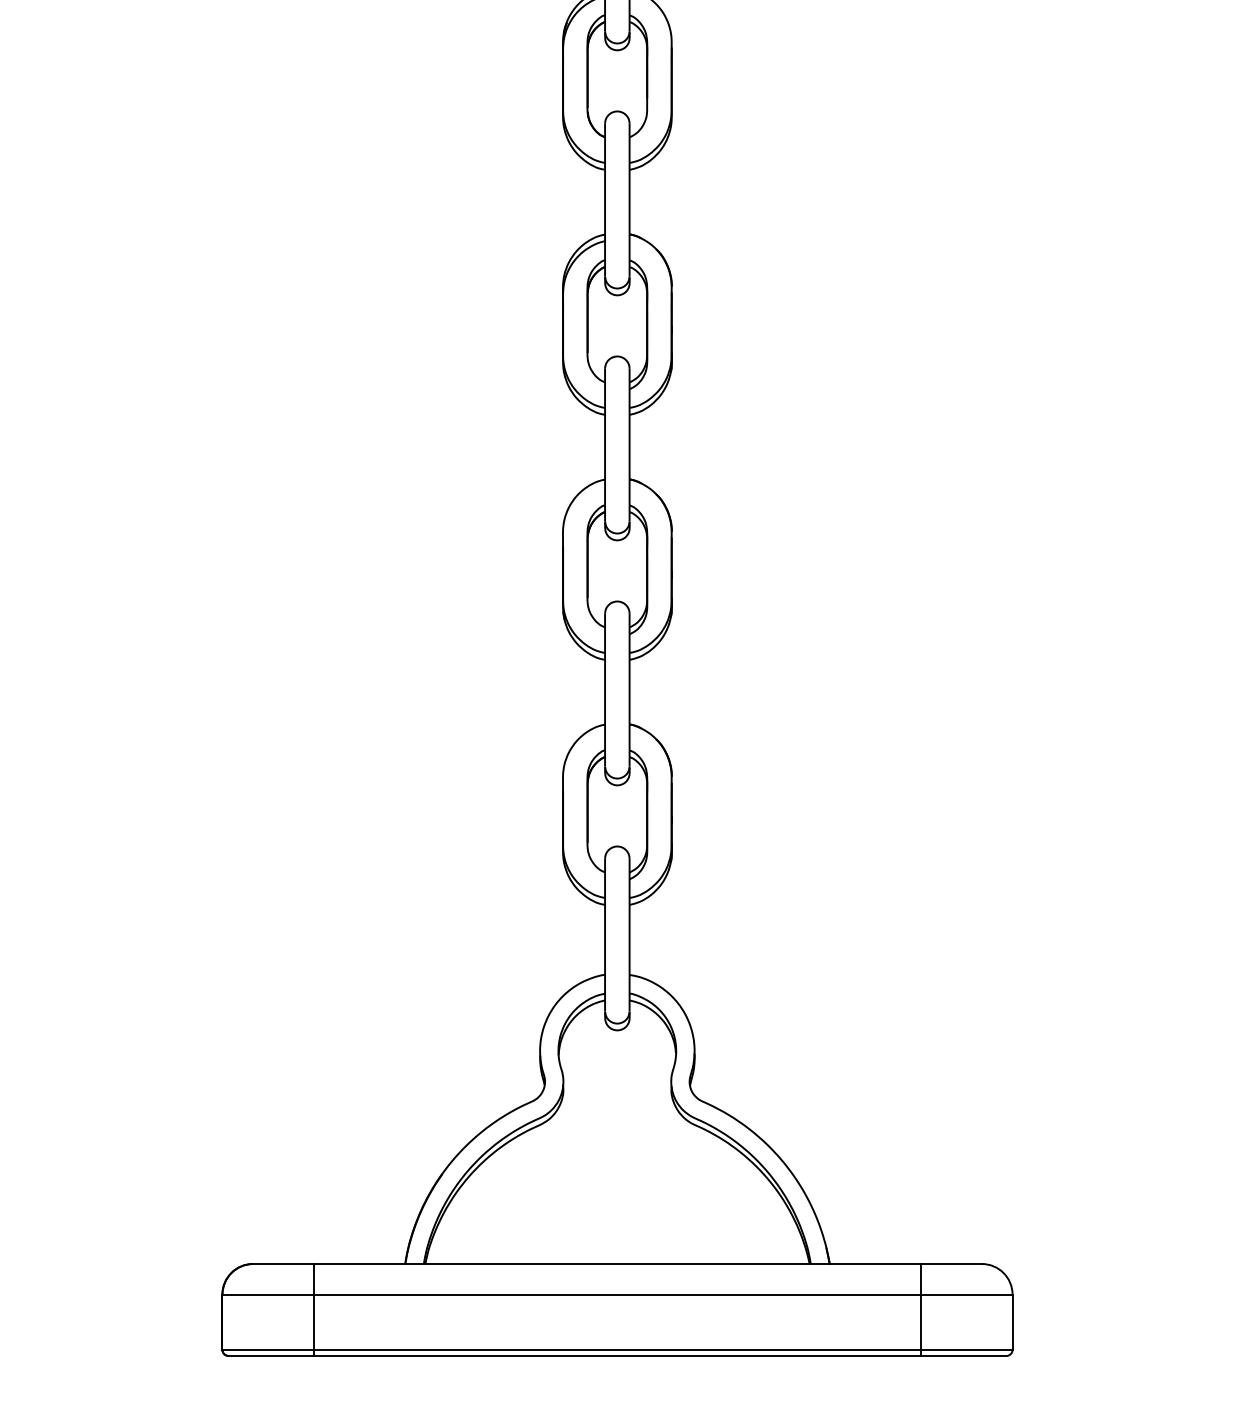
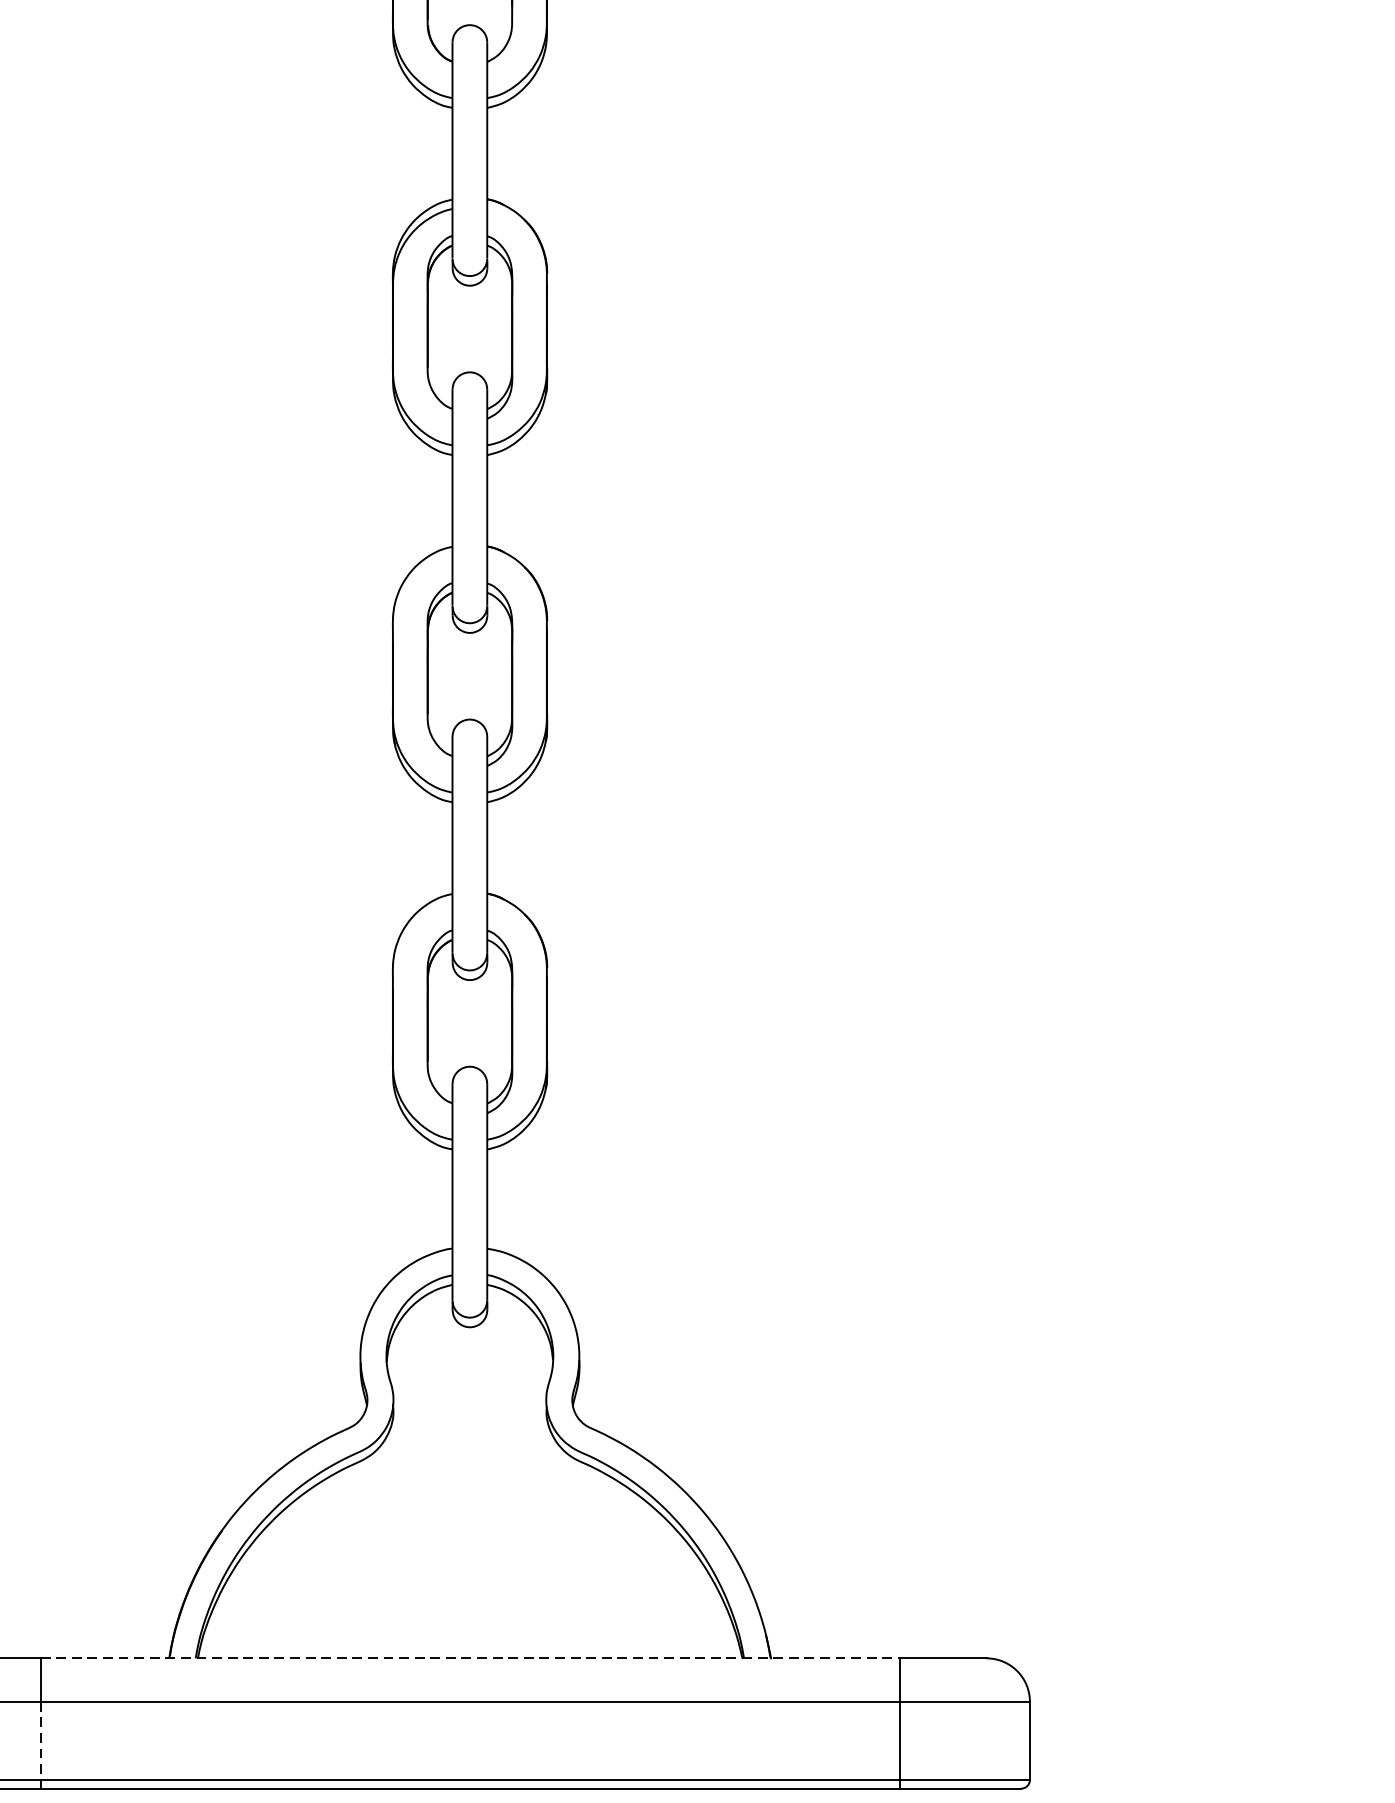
line: (618, 1264) -> (471, 1659), solid -> dashed
line: (314, 1322) -> (40, 1741), solid -> dashed

